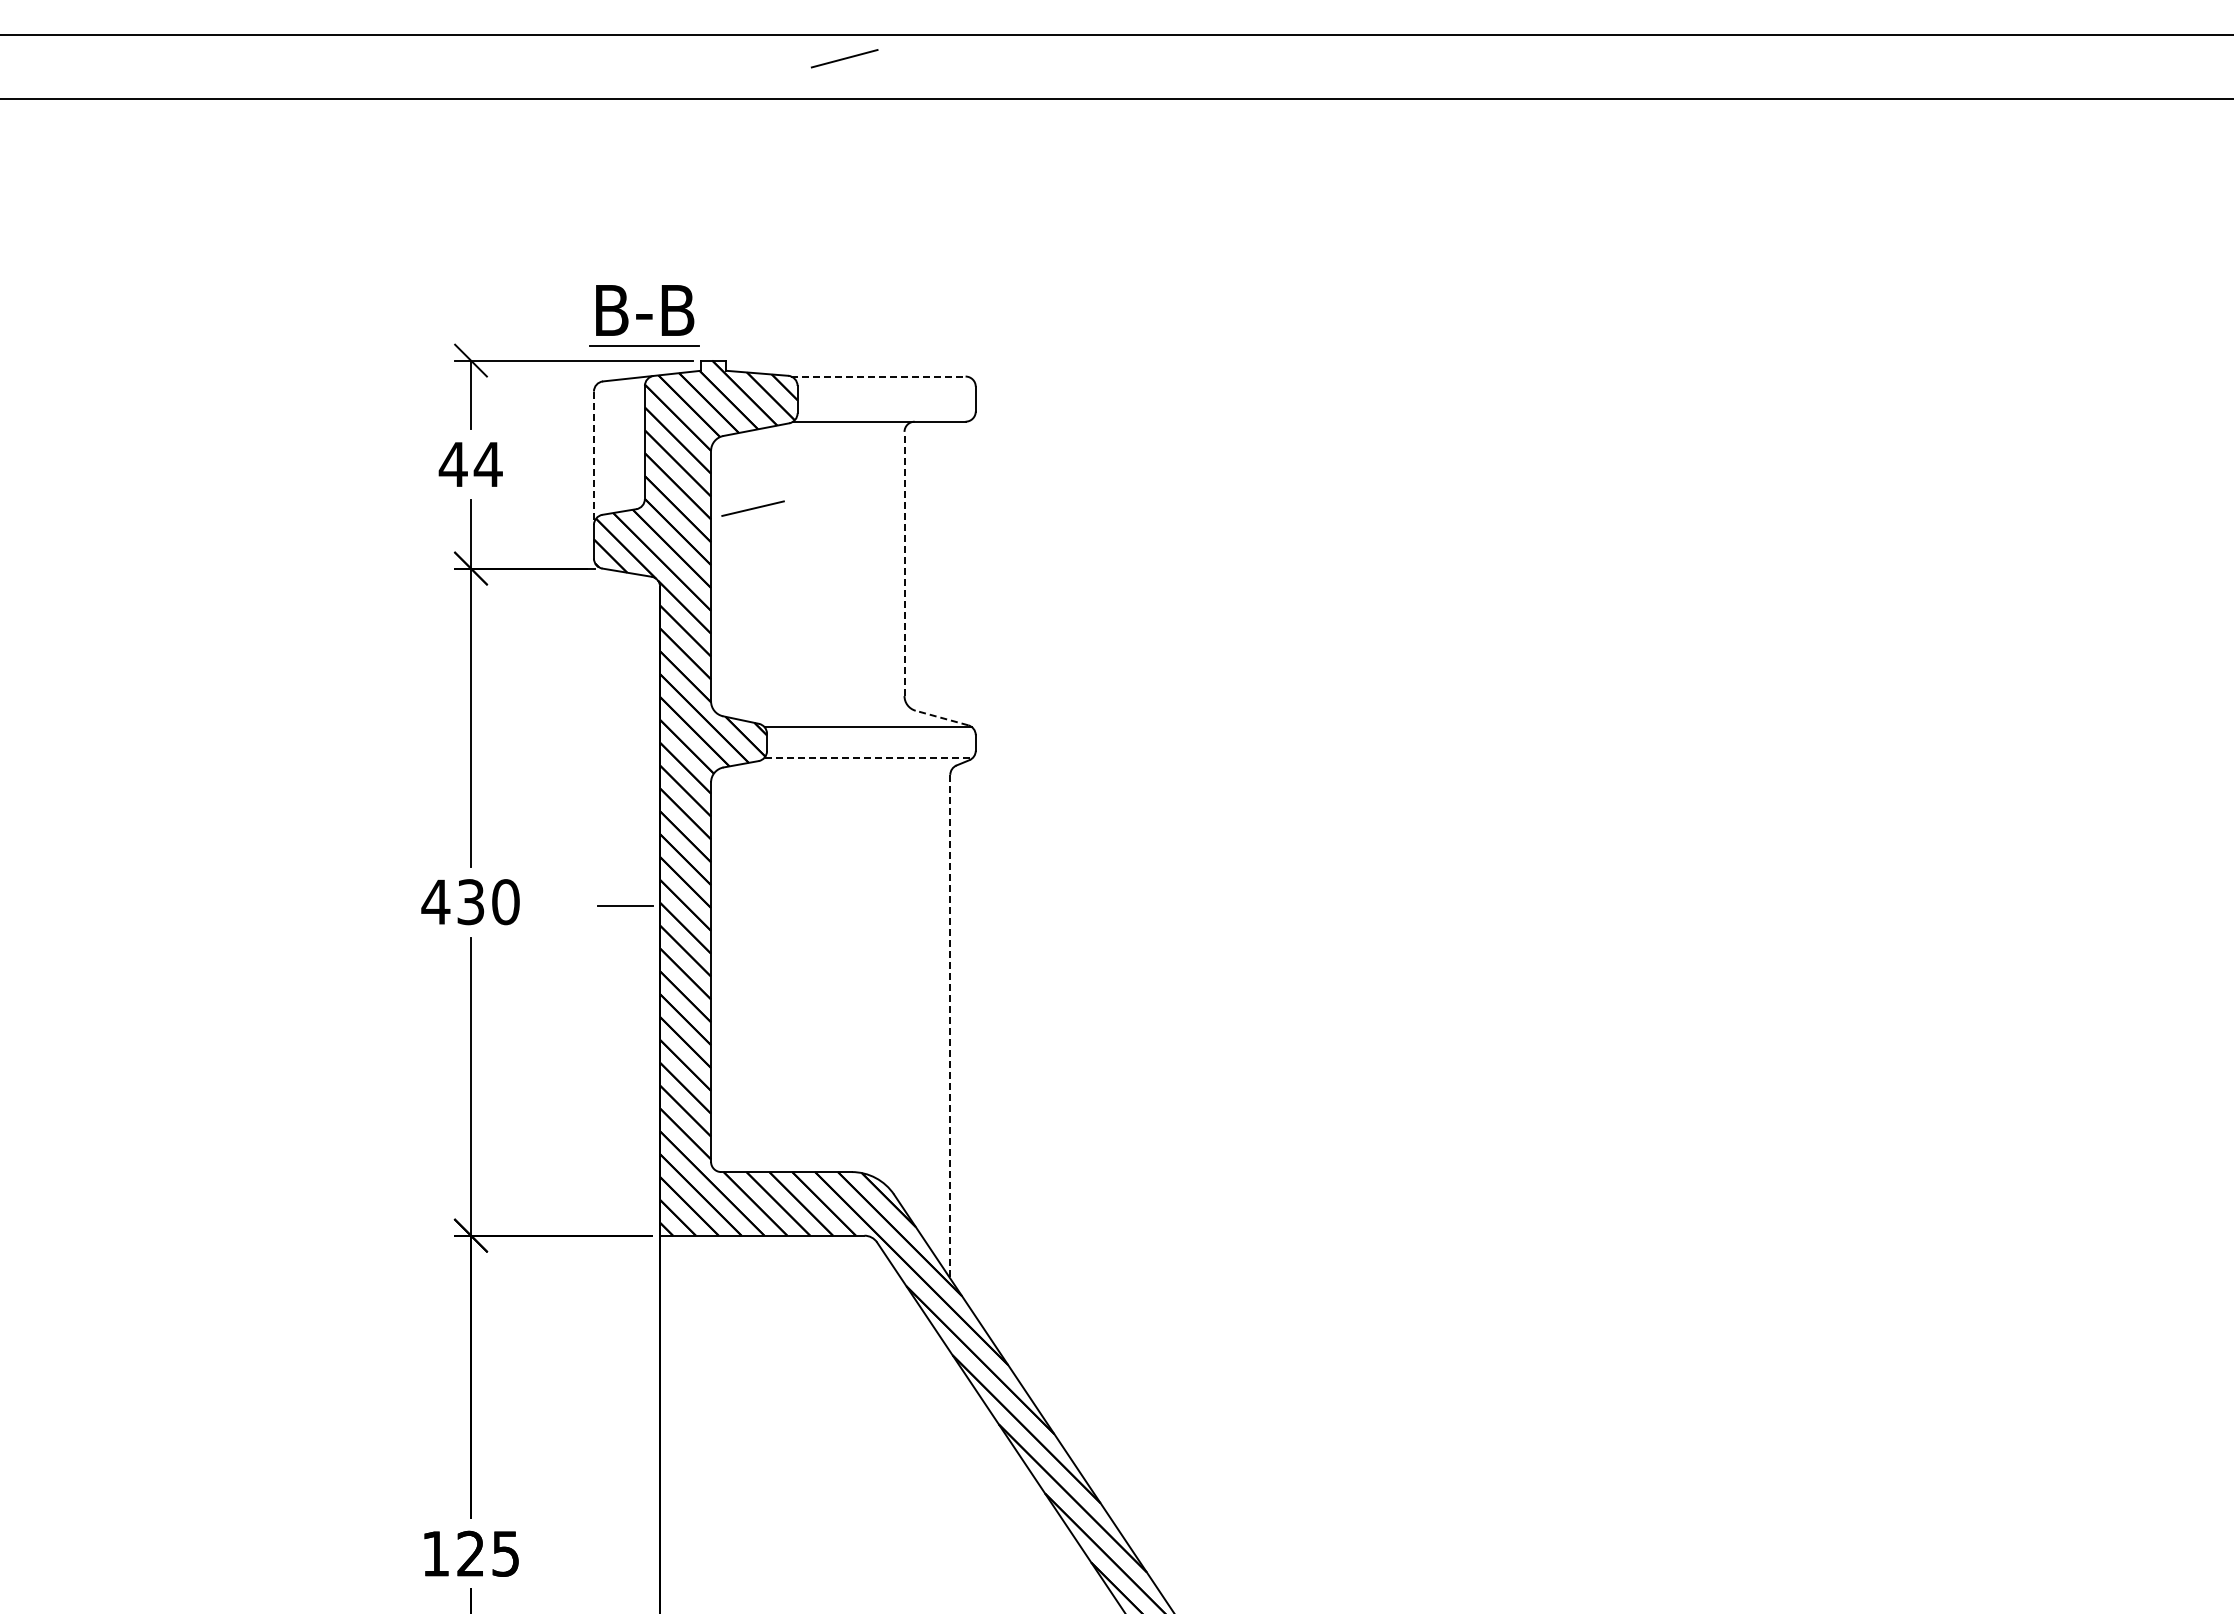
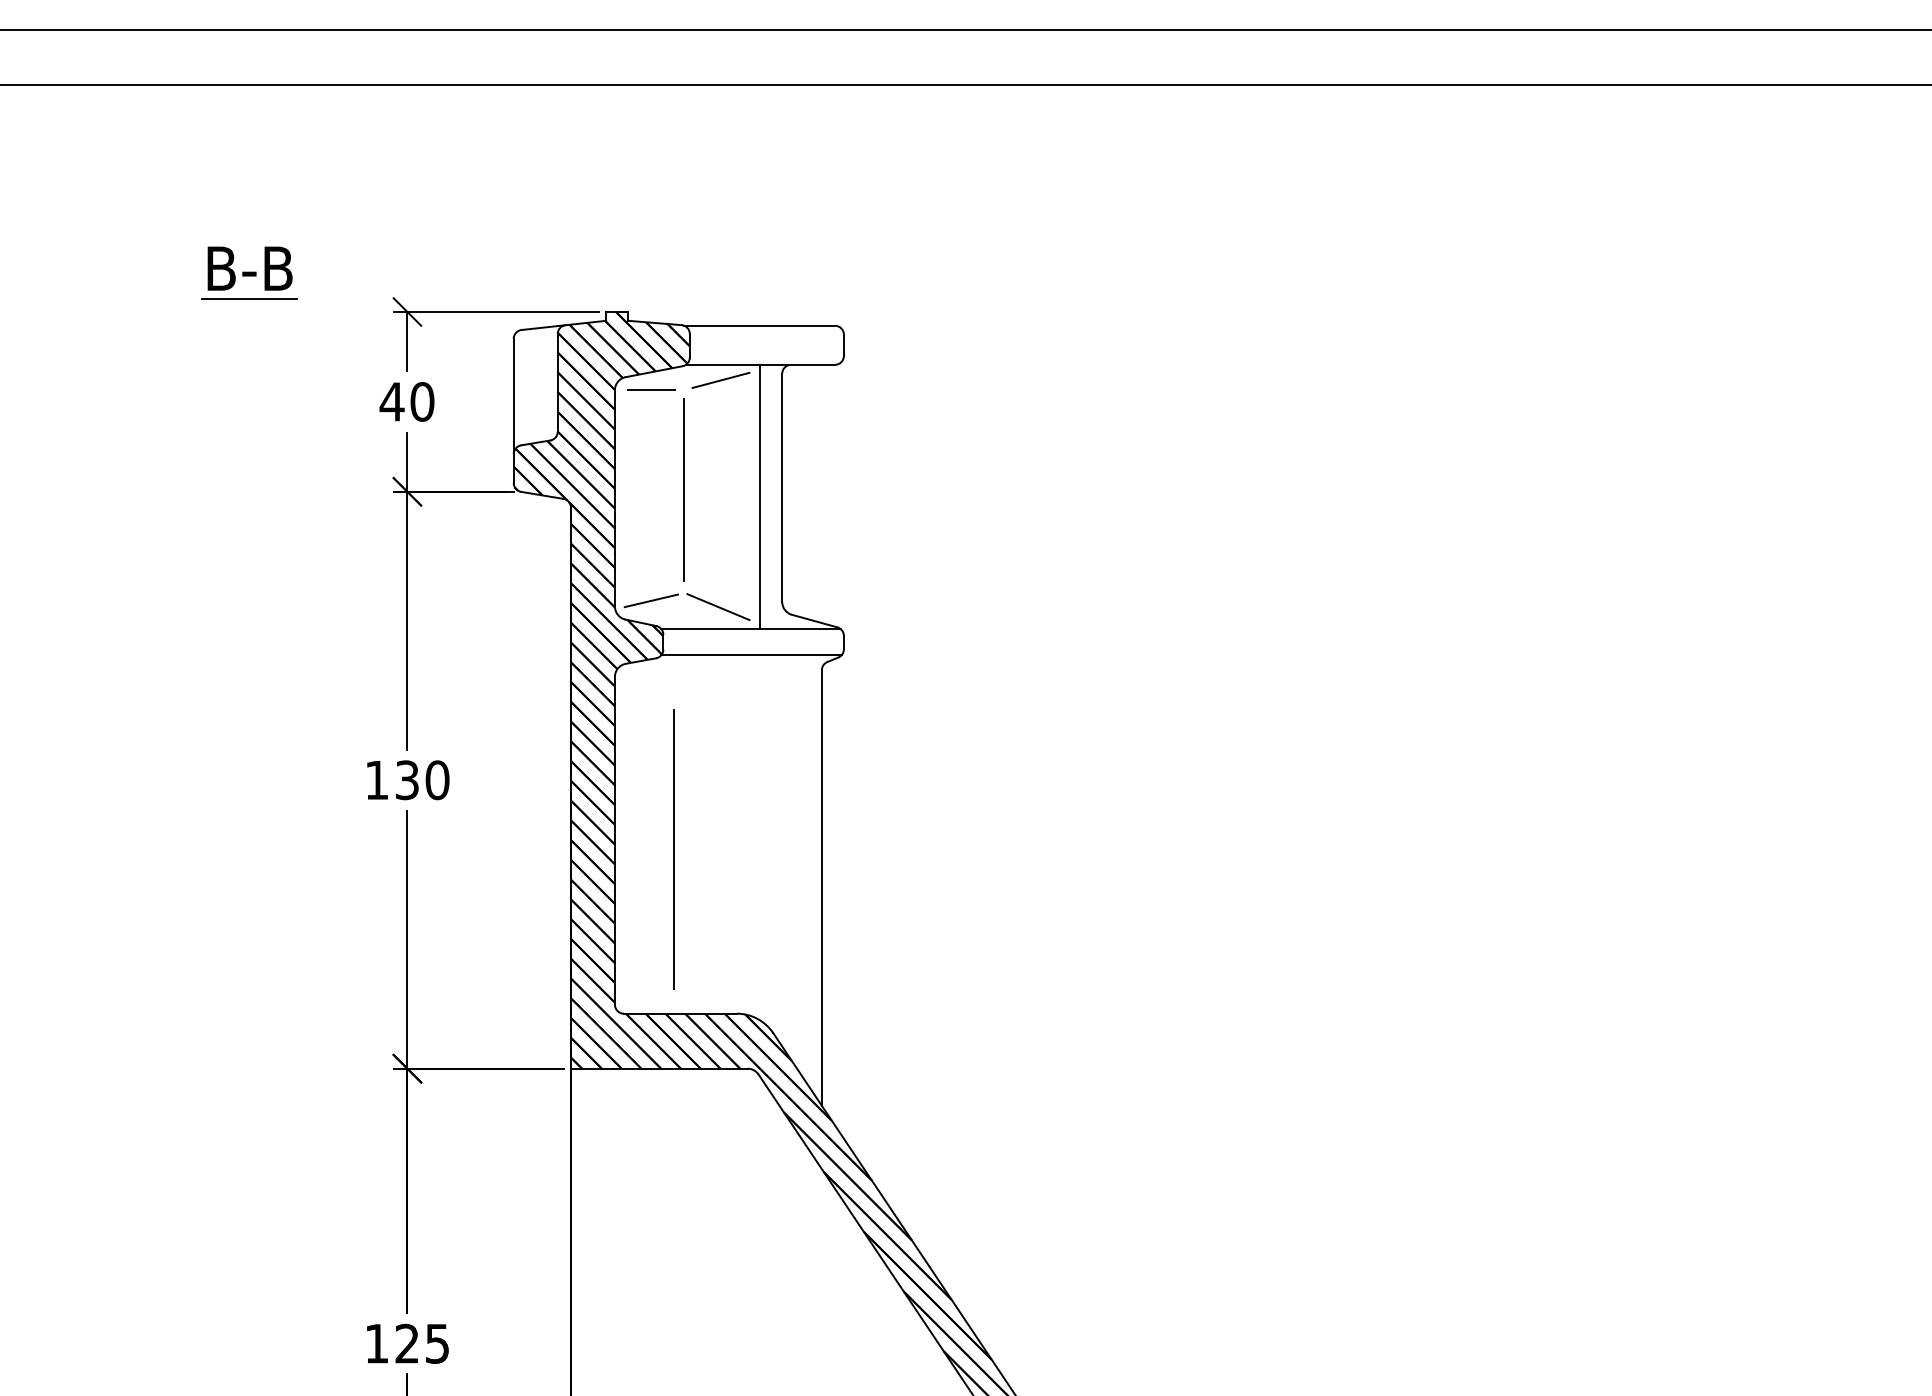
line: (844, 58) -> (720, 380), moved
part: (644, 315) -> (249, 272), moved
line: (878, 376) -> (759, 325), dashed -> solid
line: (593, 458) -> (513, 396), dashed -> solid
text: (487, 464) -> (421, 401), 44 -> 40
line: (752, 508) -> (650, 600), moved
line: (904, 563) -> (782, 487), dashed -> solid
line: (791, 566) -> (684, 490), added
line: (879, 574) -> (760, 496), added
line: (830, 701) -> (718, 606), added
line: (941, 717) -> (814, 620), dashed -> solid
line: (869, 757) -> (751, 655), dashed -> solid
text: (435, 901) -> (376, 779), 430 -> 130
line: (625, 905) -> (651, 389), moved
line: (779, 981) -> (674, 848), added
line: (950, 1026) -> (822, 887), dashed -> solid

